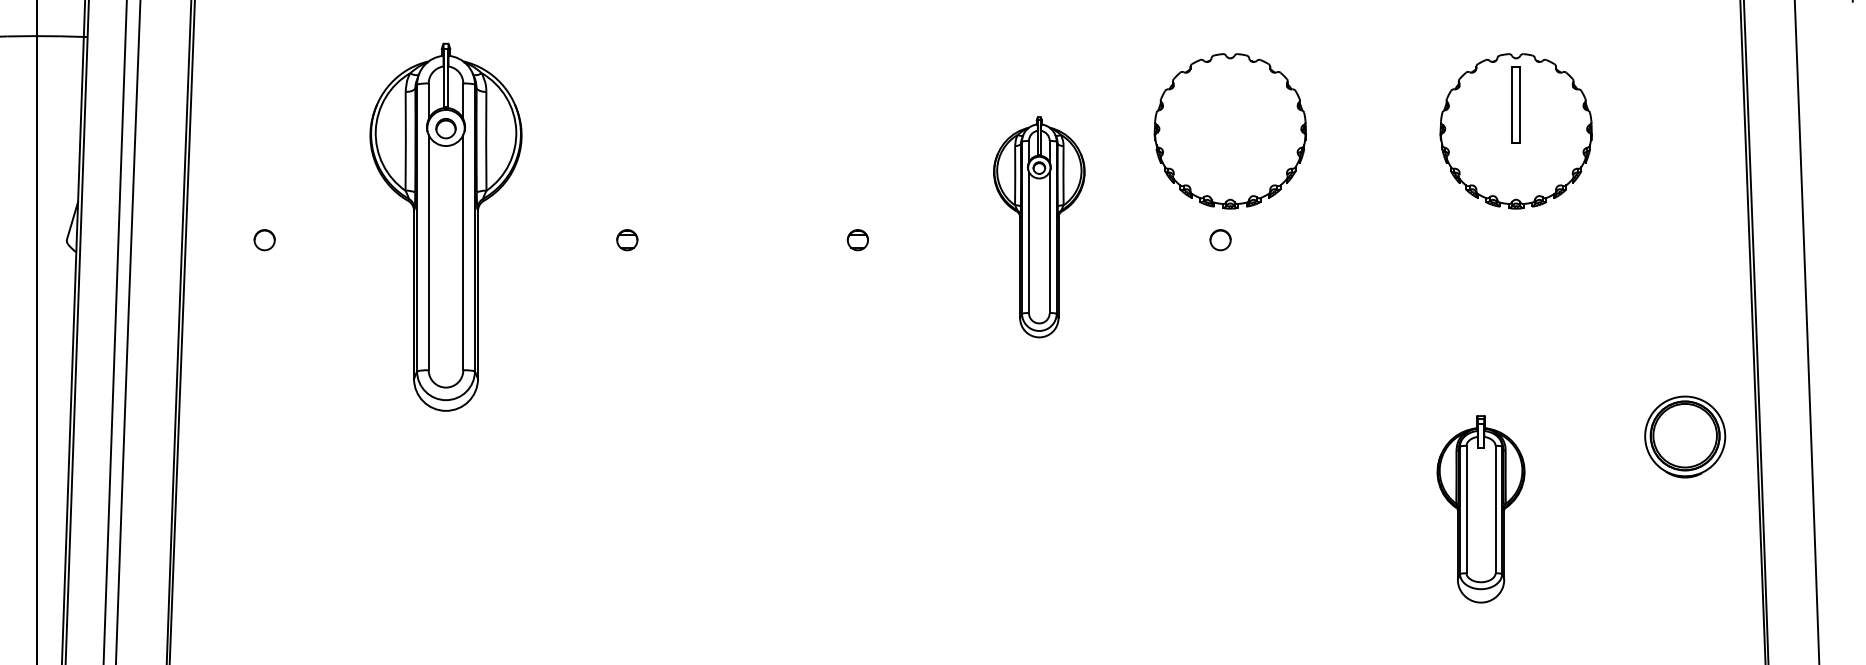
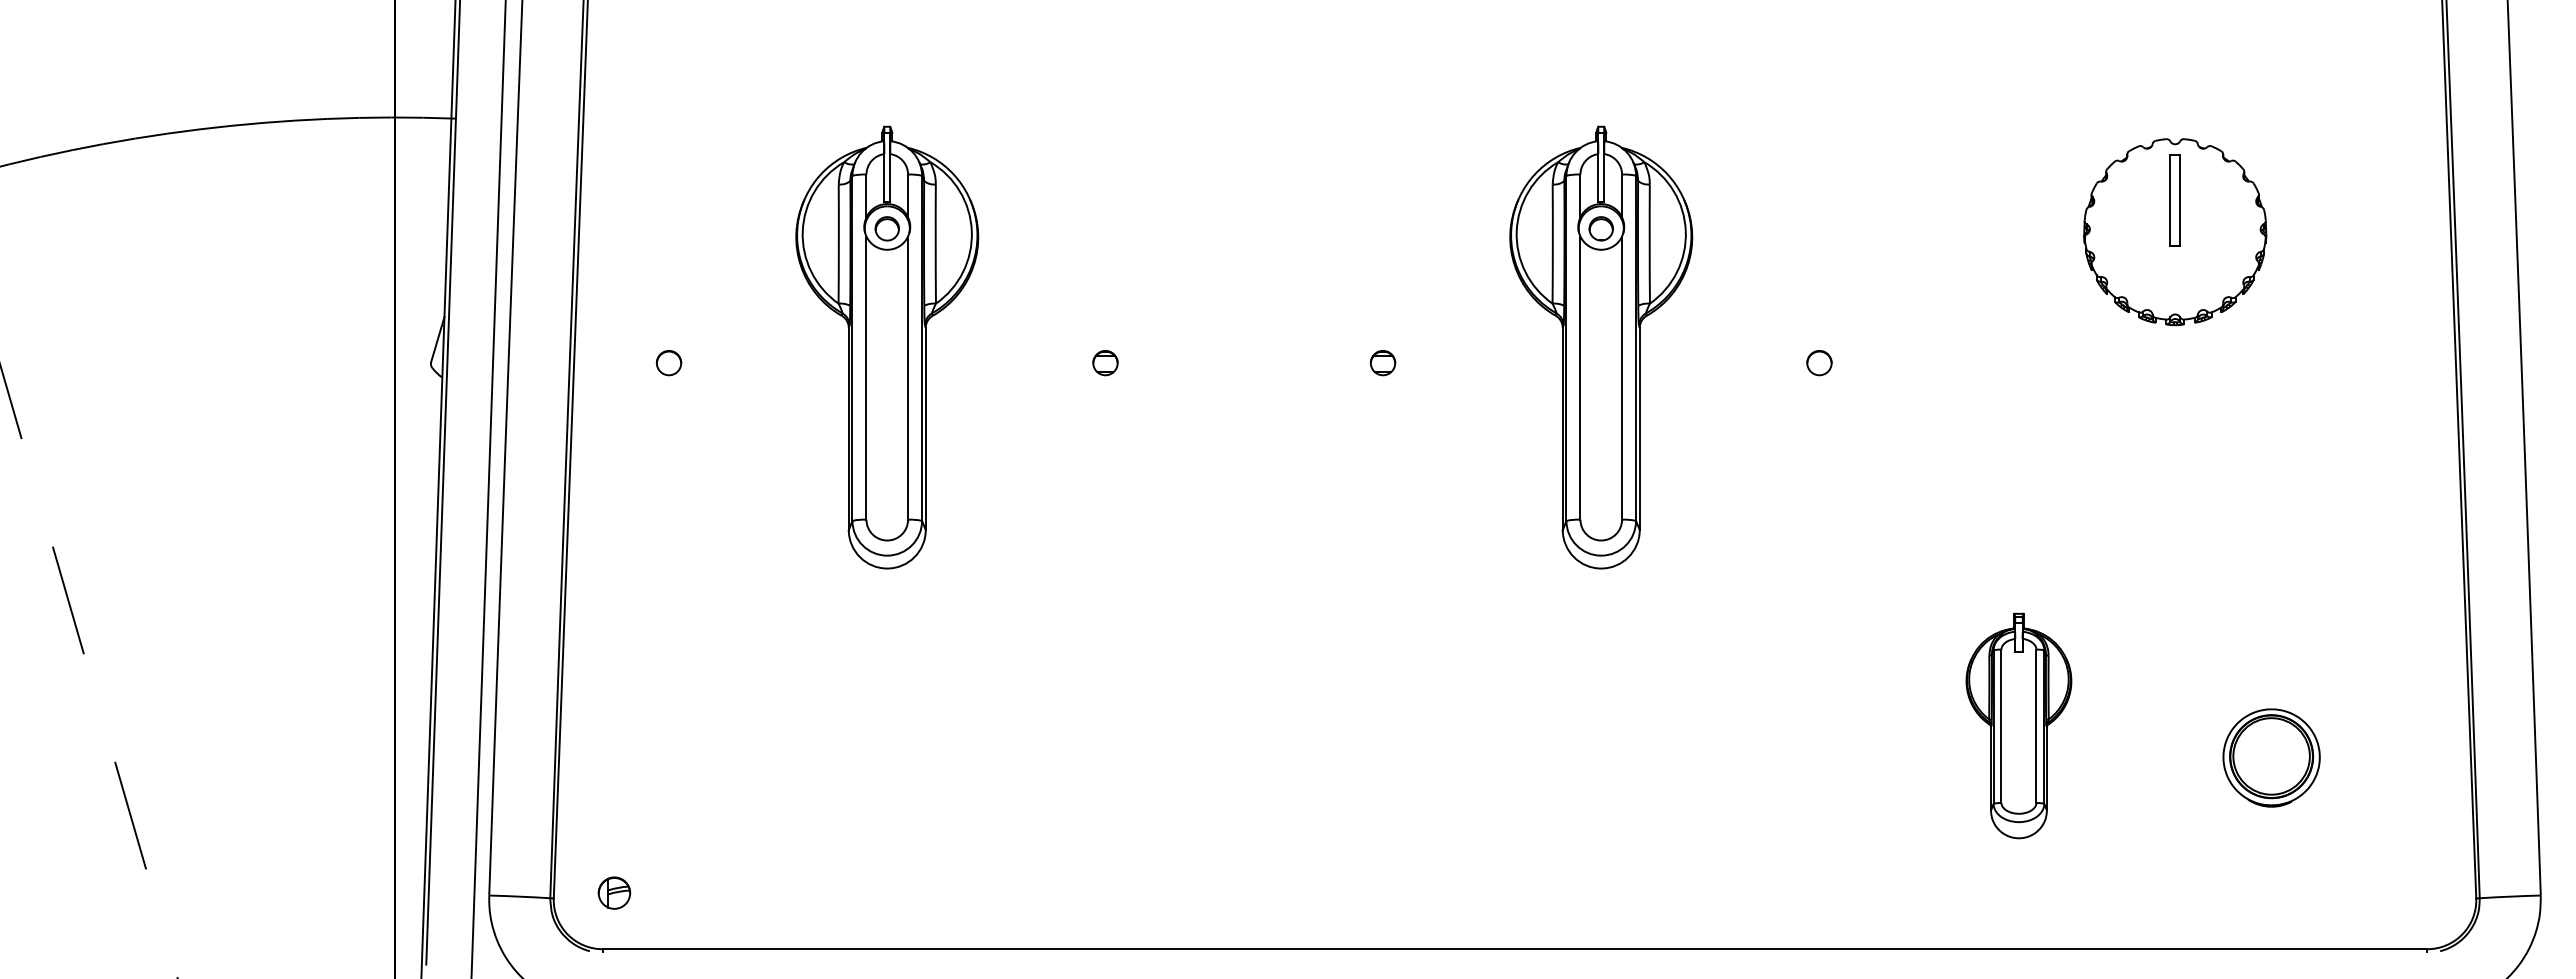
part: (1230, 131) -> (1831, 232), removed
part: (1039, 227) -> (1601, 347), size x1.67
part: (1685, 436) -> (2271, 757), moved
part: (1480, 508) -> (2018, 725), moved

